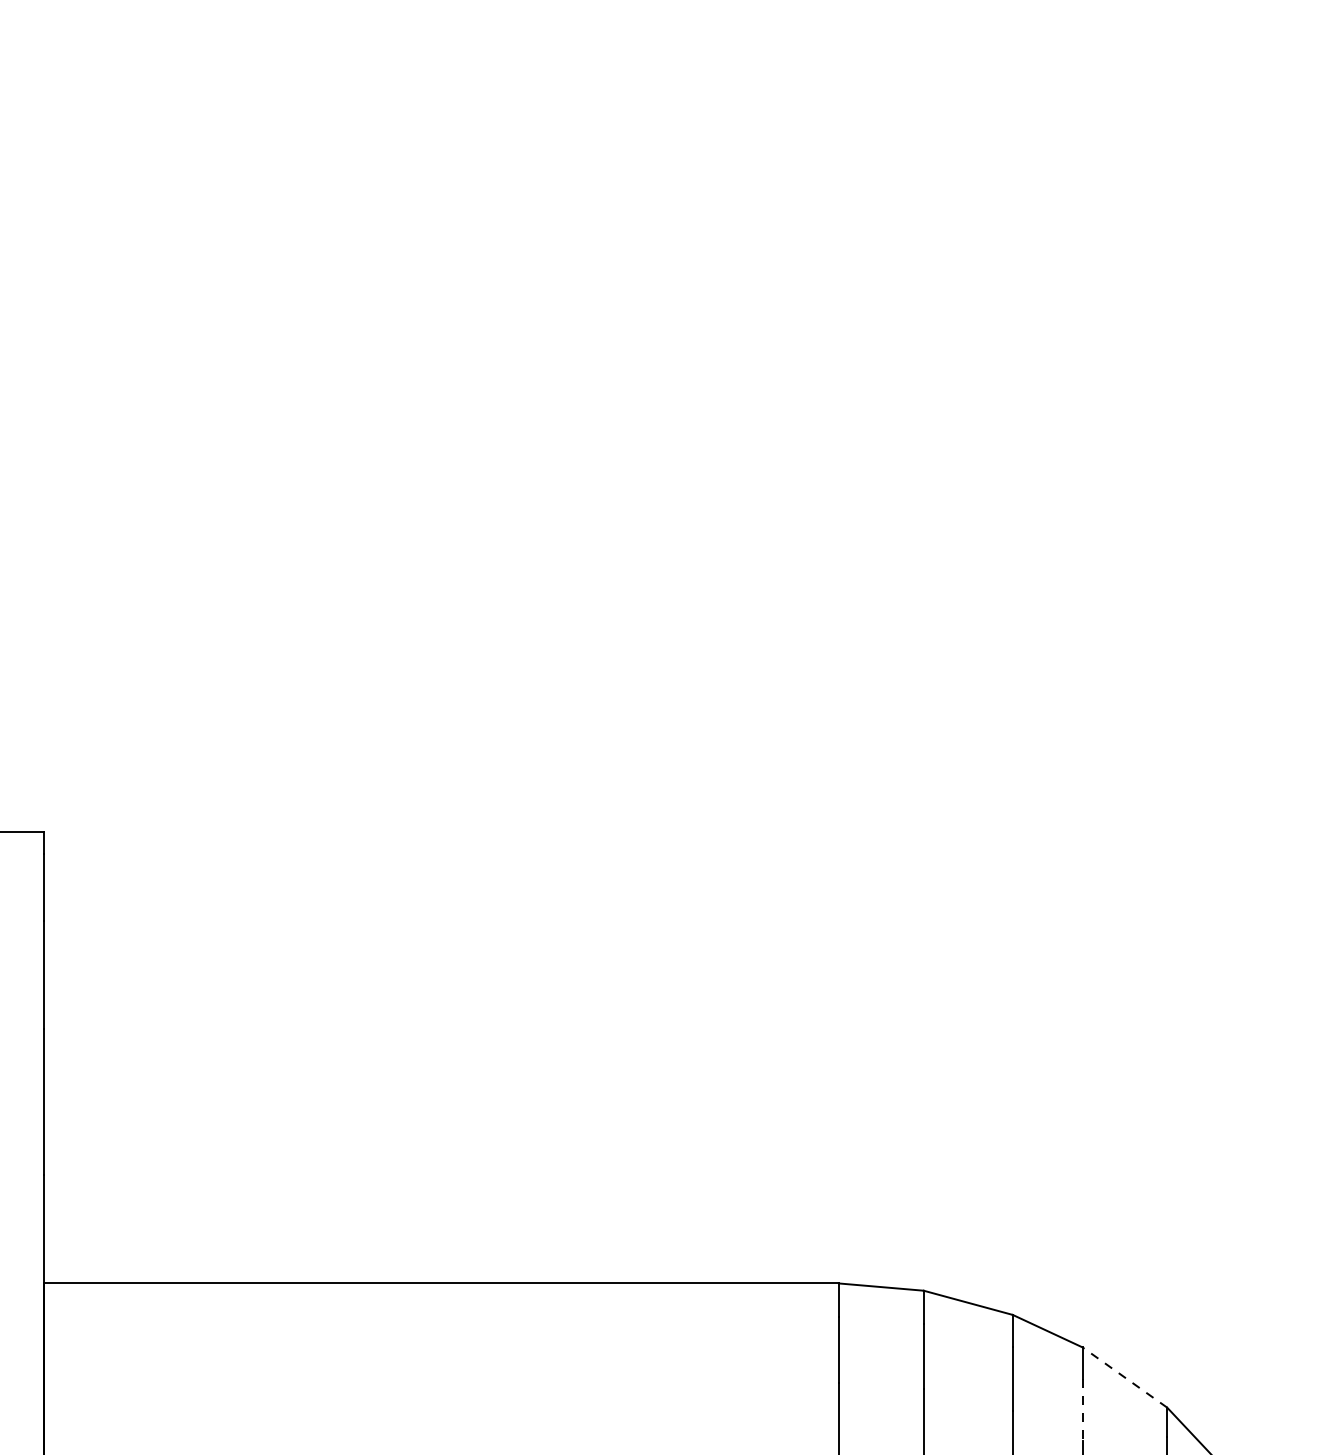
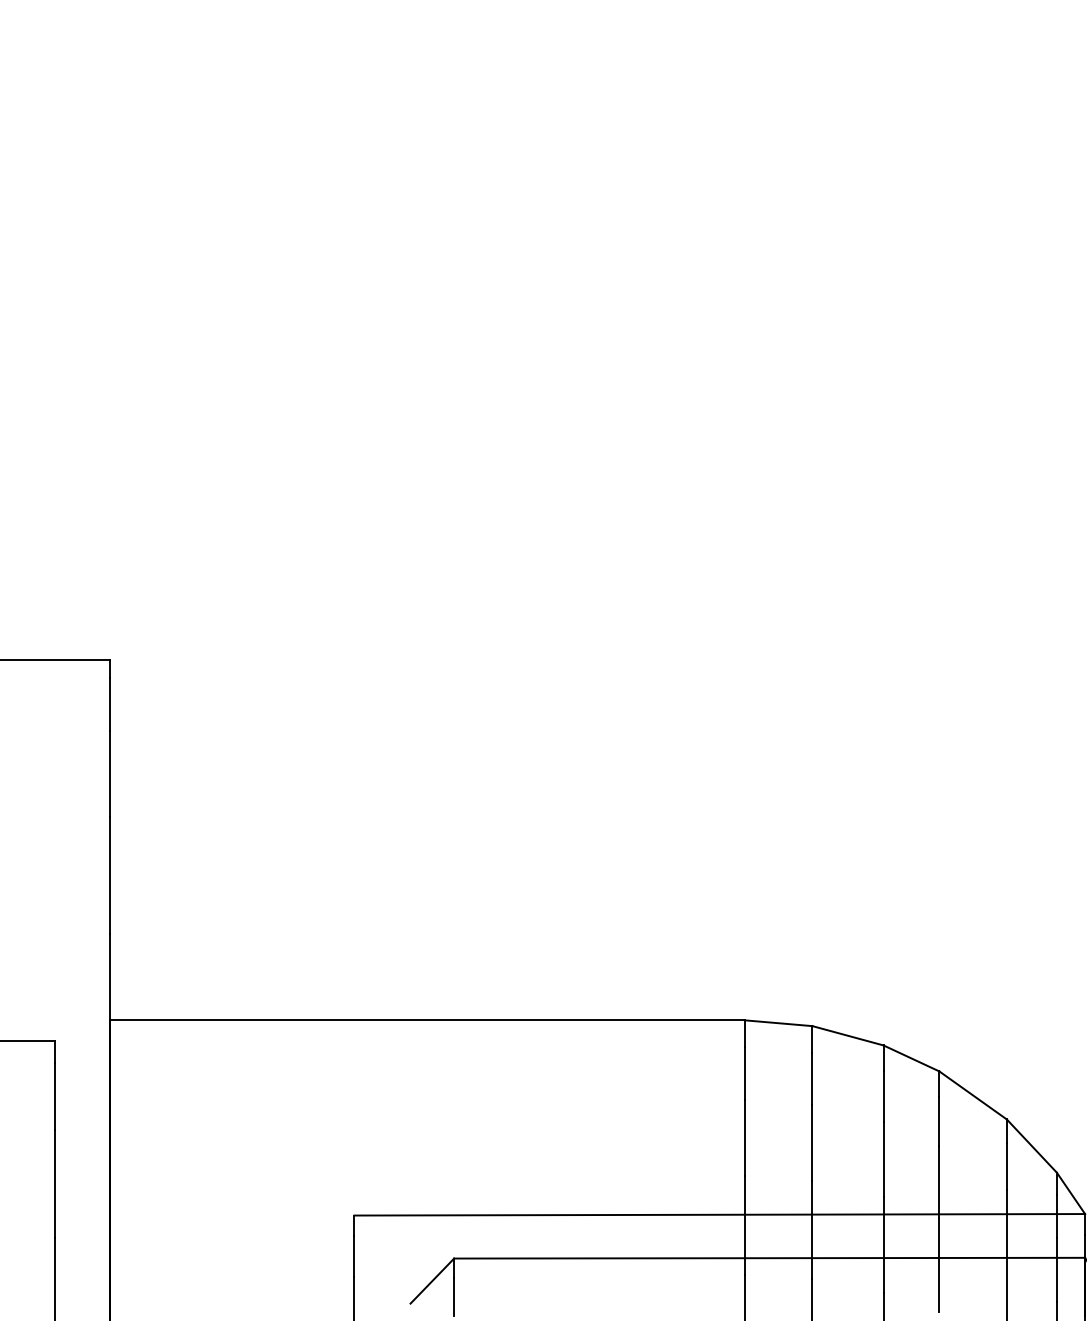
line: (1124, 1377) -> (972, 1095), dashed -> solid
line: (1082, 1410) -> (939, 1121), dashed -> solid

